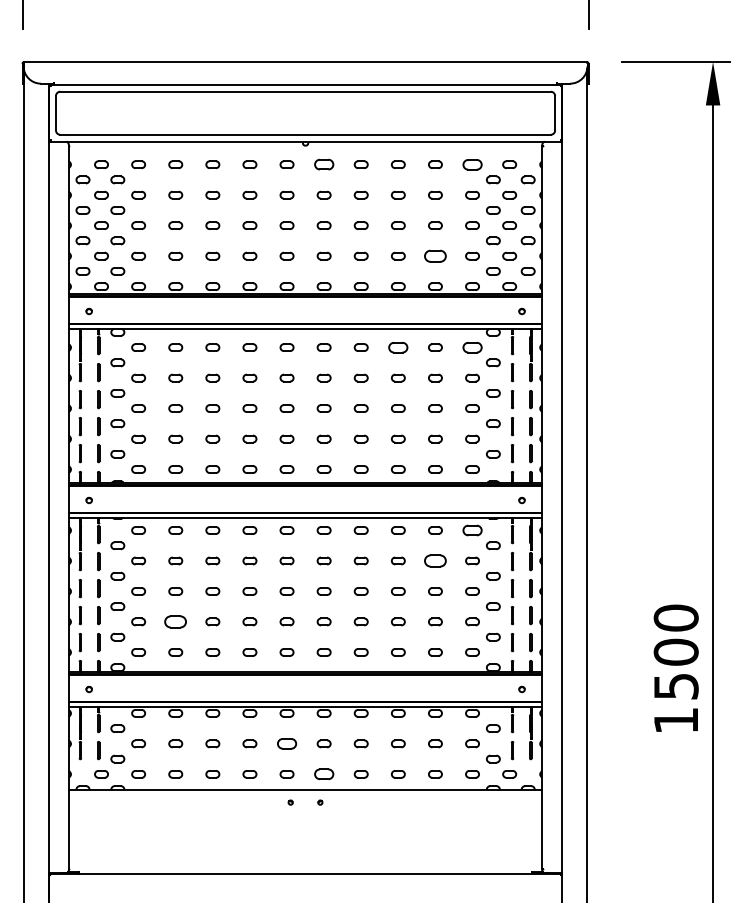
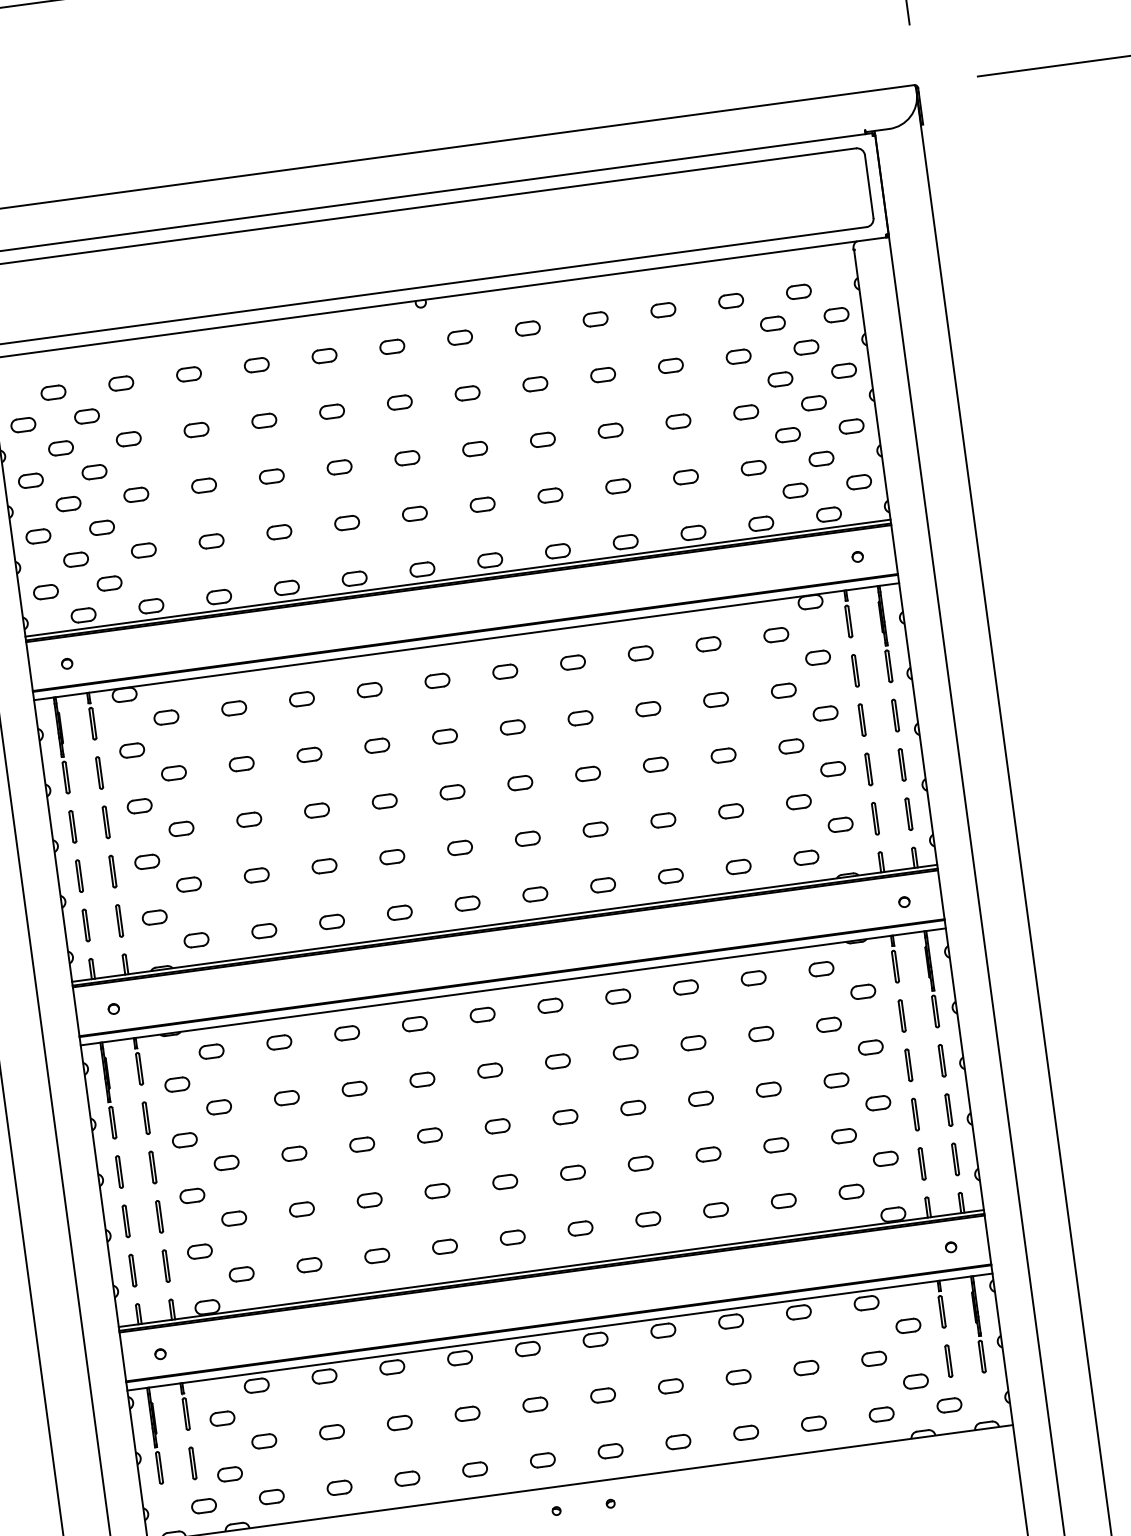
part: (323, 164) -> (458, 337), size x0.71
part: (472, 164) -> (731, 300), size x0.71
part: (435, 255) -> (685, 476), size x0.62
part: (398, 347) -> (641, 653), size x0.71
part: (472, 347) -> (776, 634), size x0.71
part: (472, 530) -> (821, 969), size x0.71
part: (435, 560) -> (761, 1033), size x0.62
part: (175, 621) -> (301, 1208), size x0.62
part: (286, 743) -> (534, 1404), size x0.71
part: (323, 774) -> (609, 1451), size x0.71

